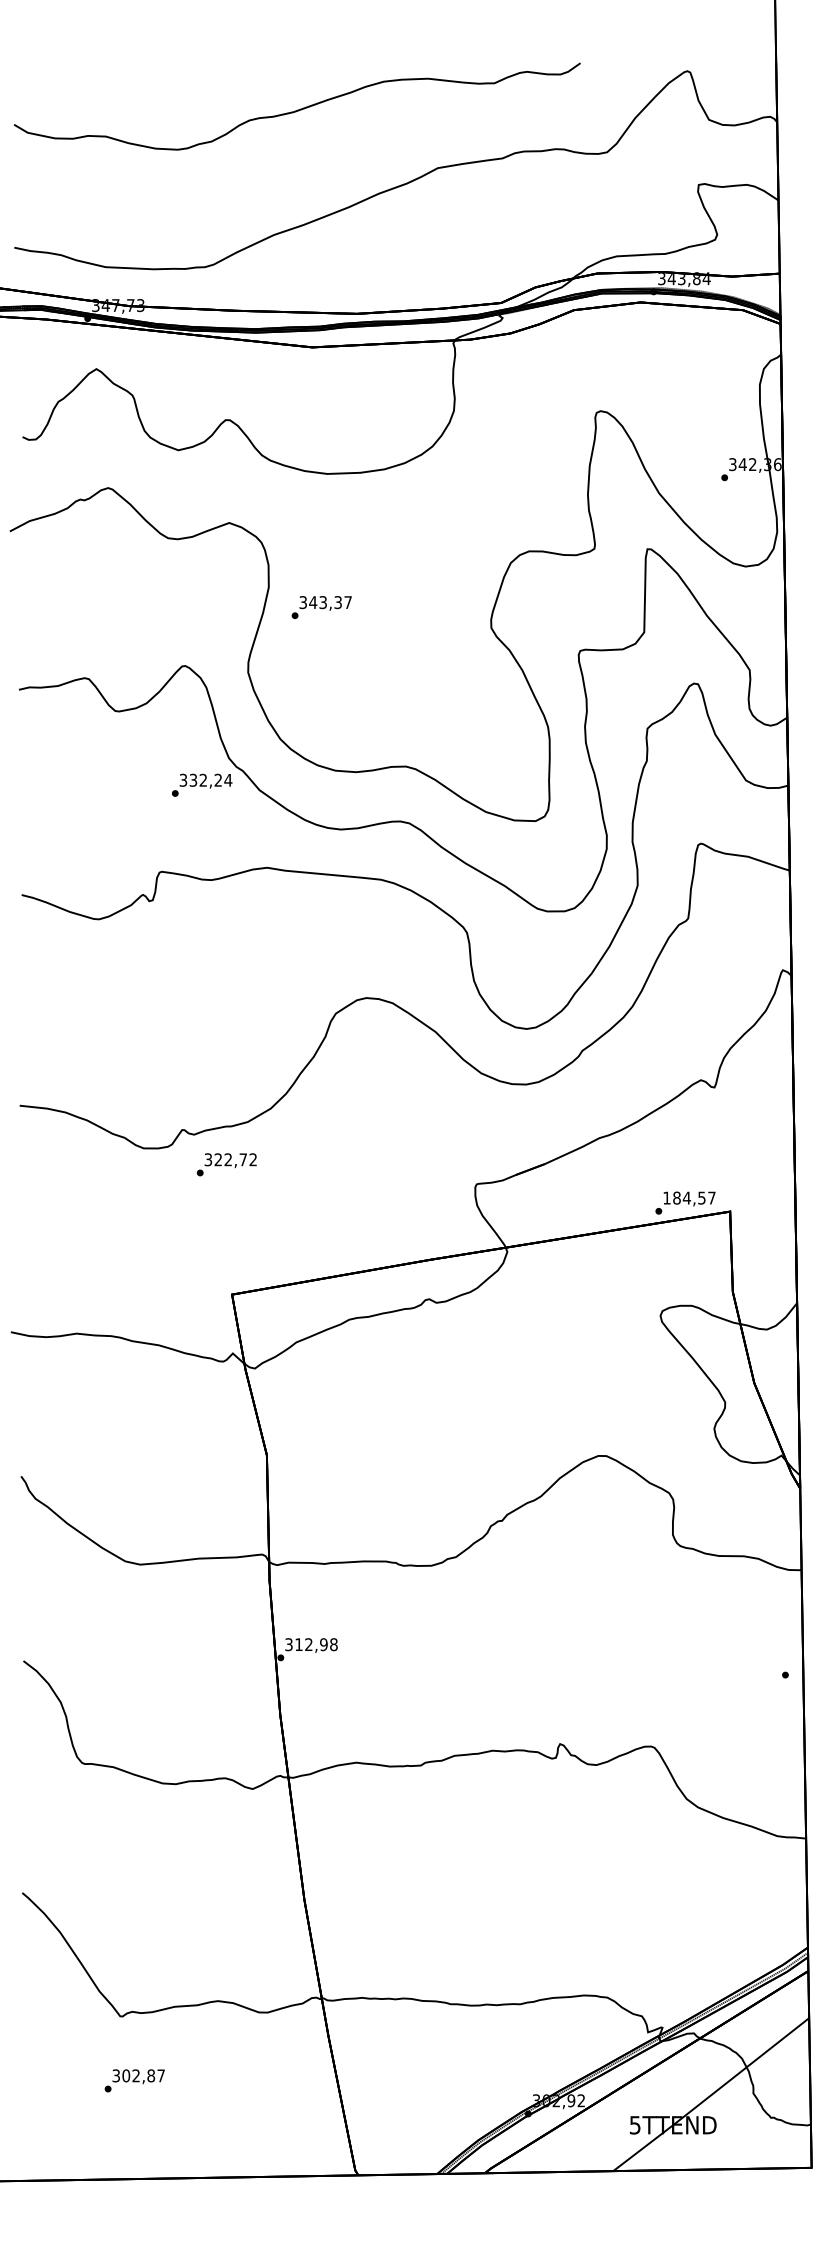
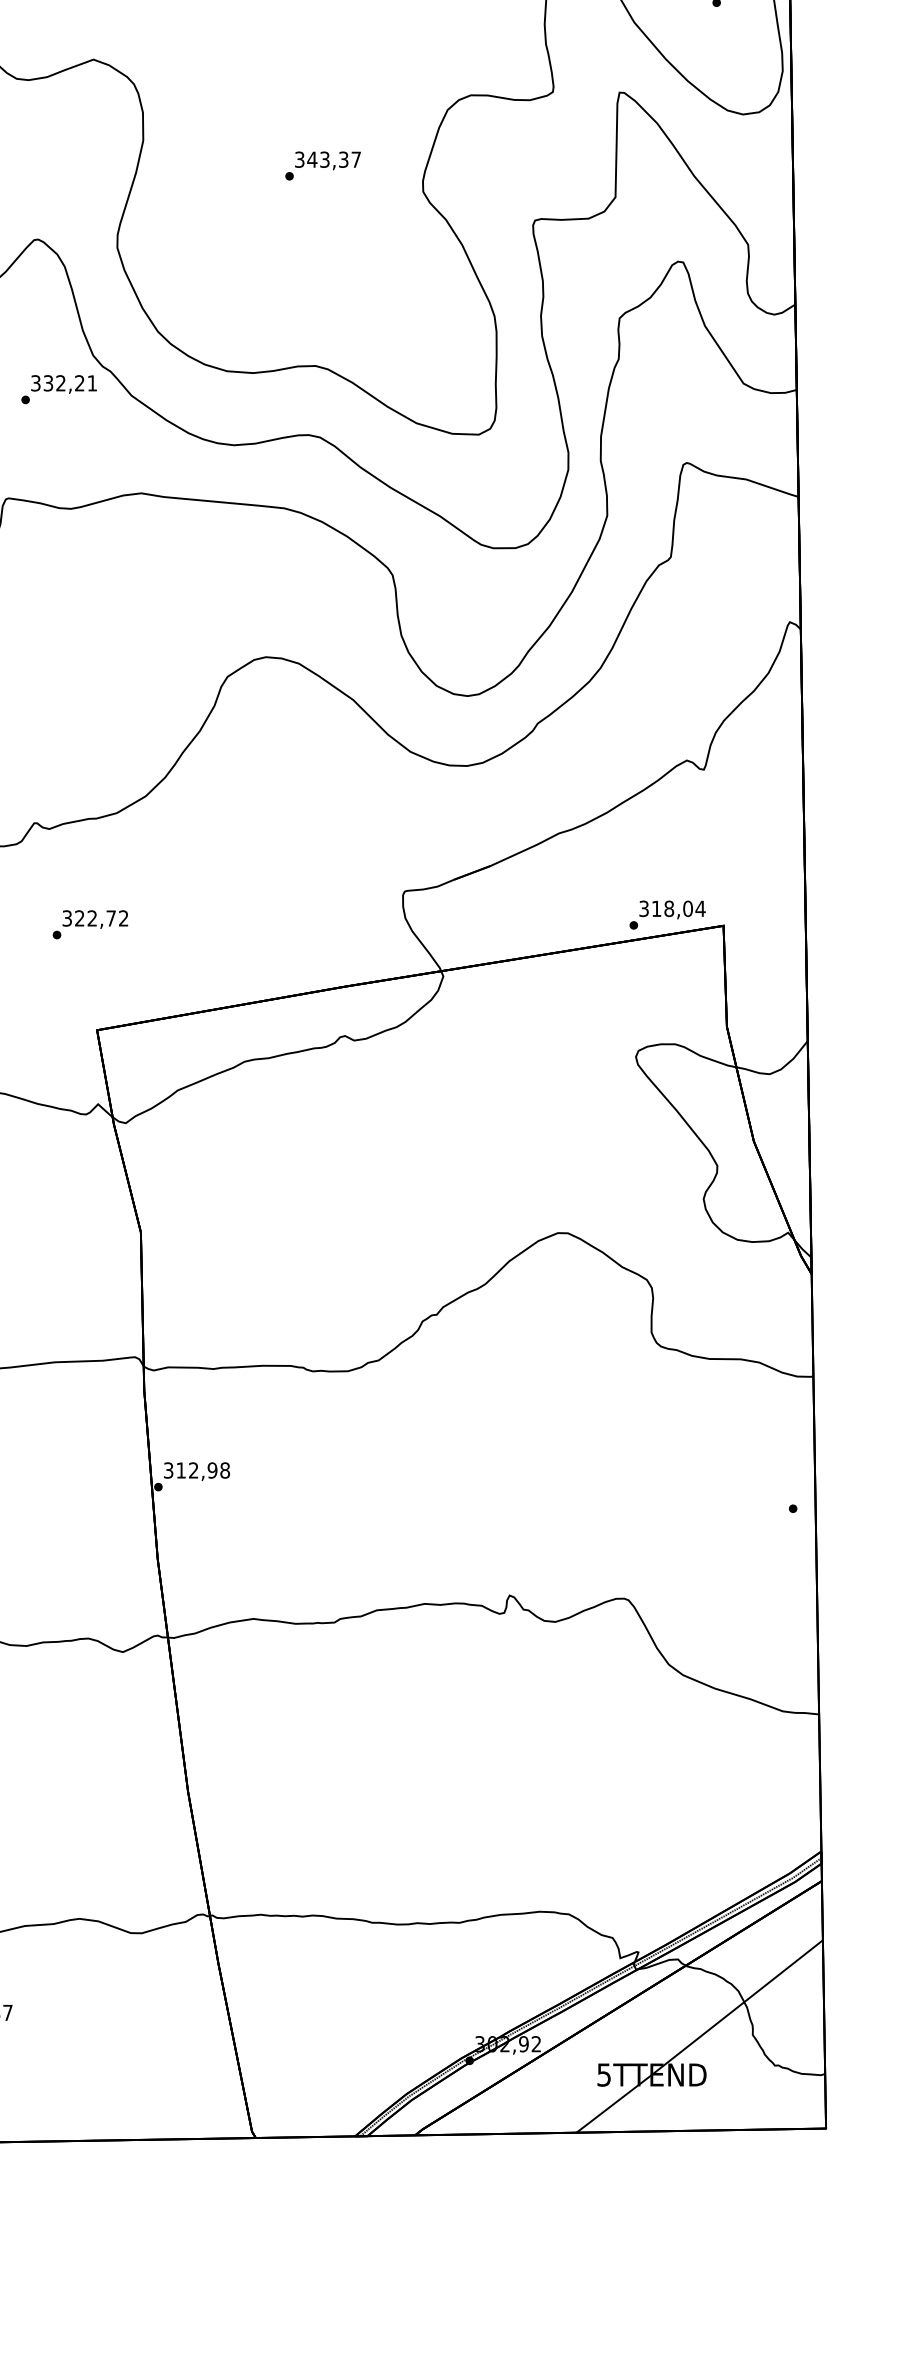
text: (321, 607) -> (322, 165), moved
text: (228, 780) -> (92, 383), 332,24 -> 332,21
text: (226, 1164) -> (90, 924), moved
text: (689, 1197) -> (672, 908), 184,57 -> 318,04

